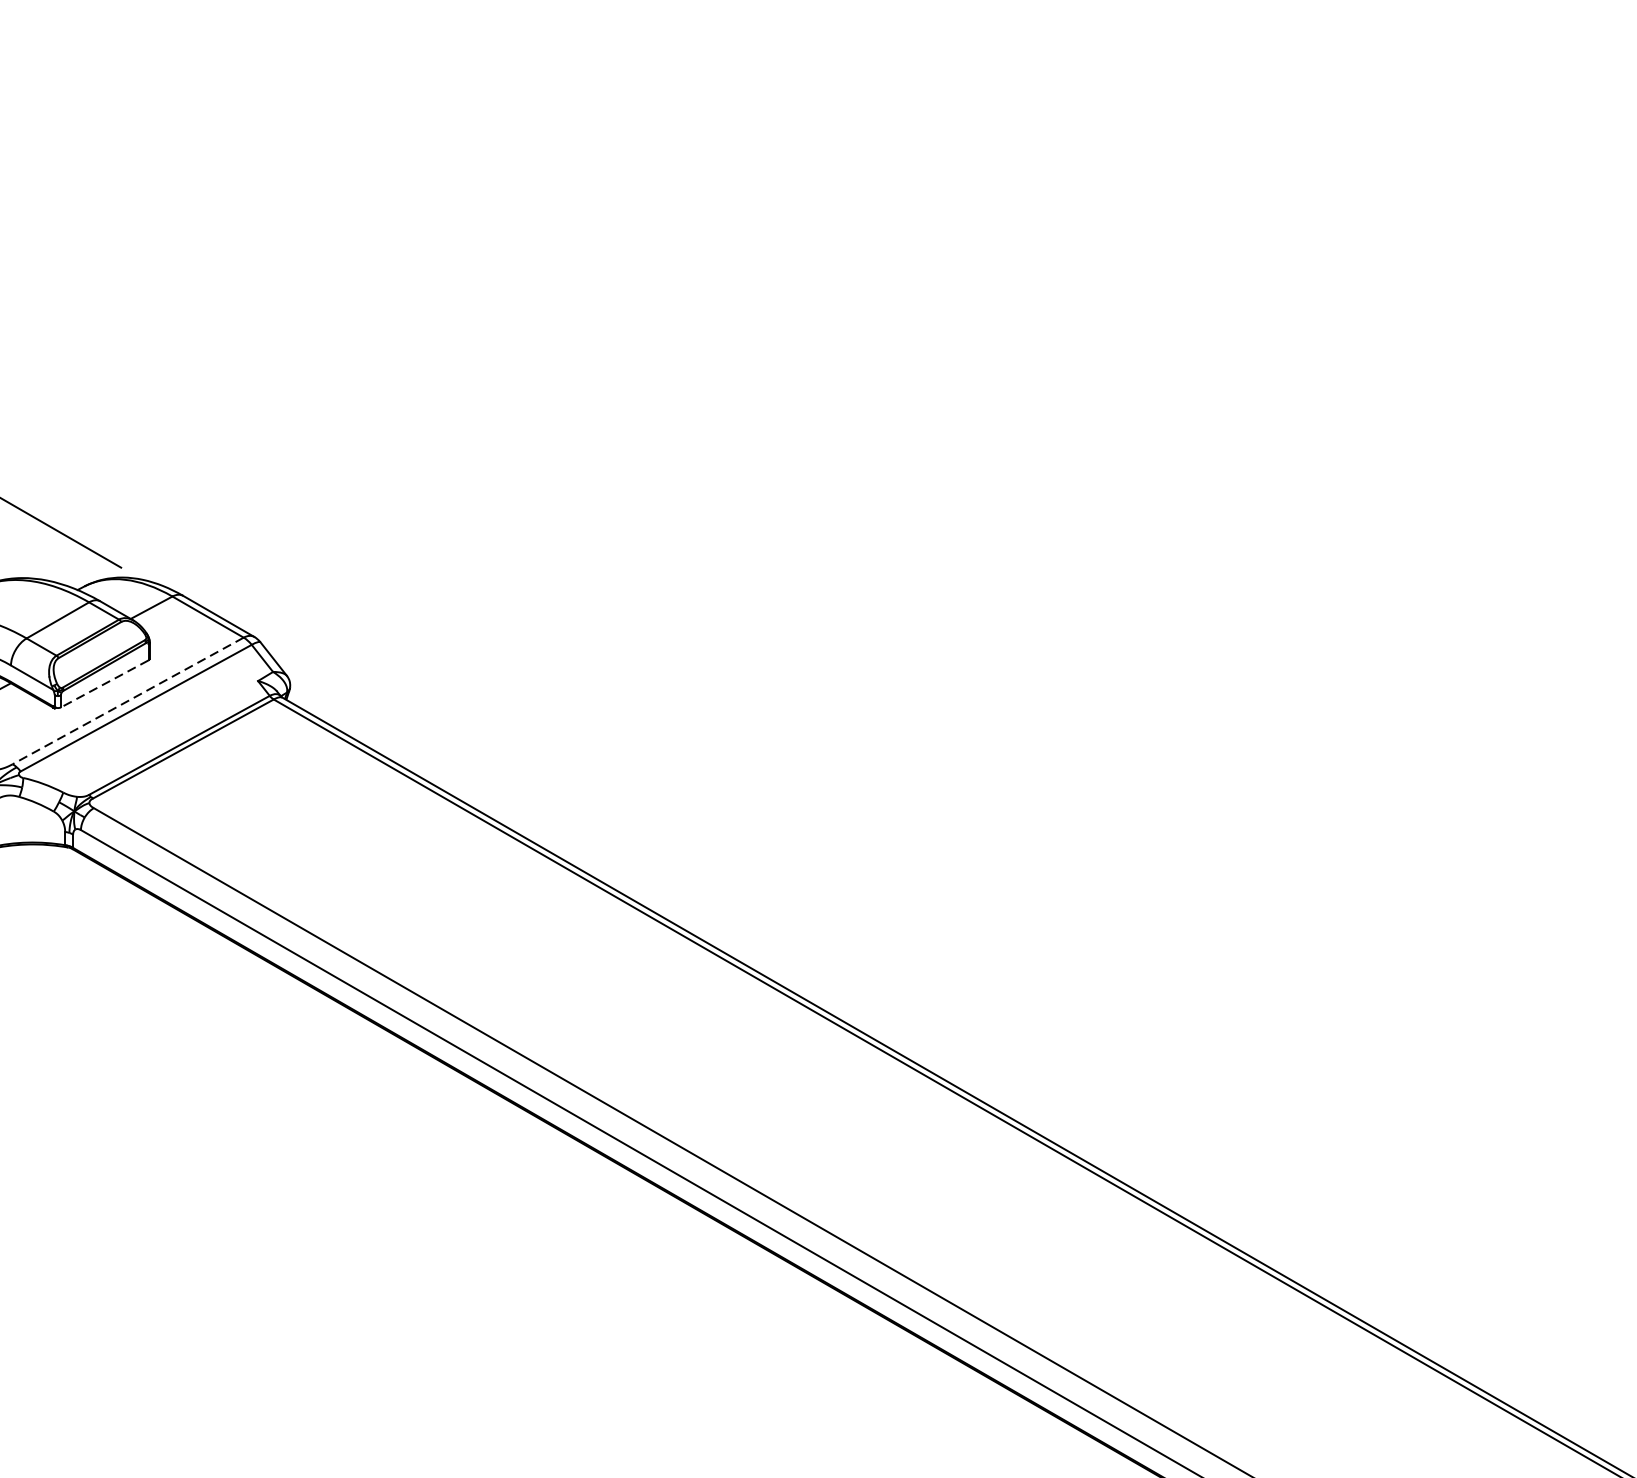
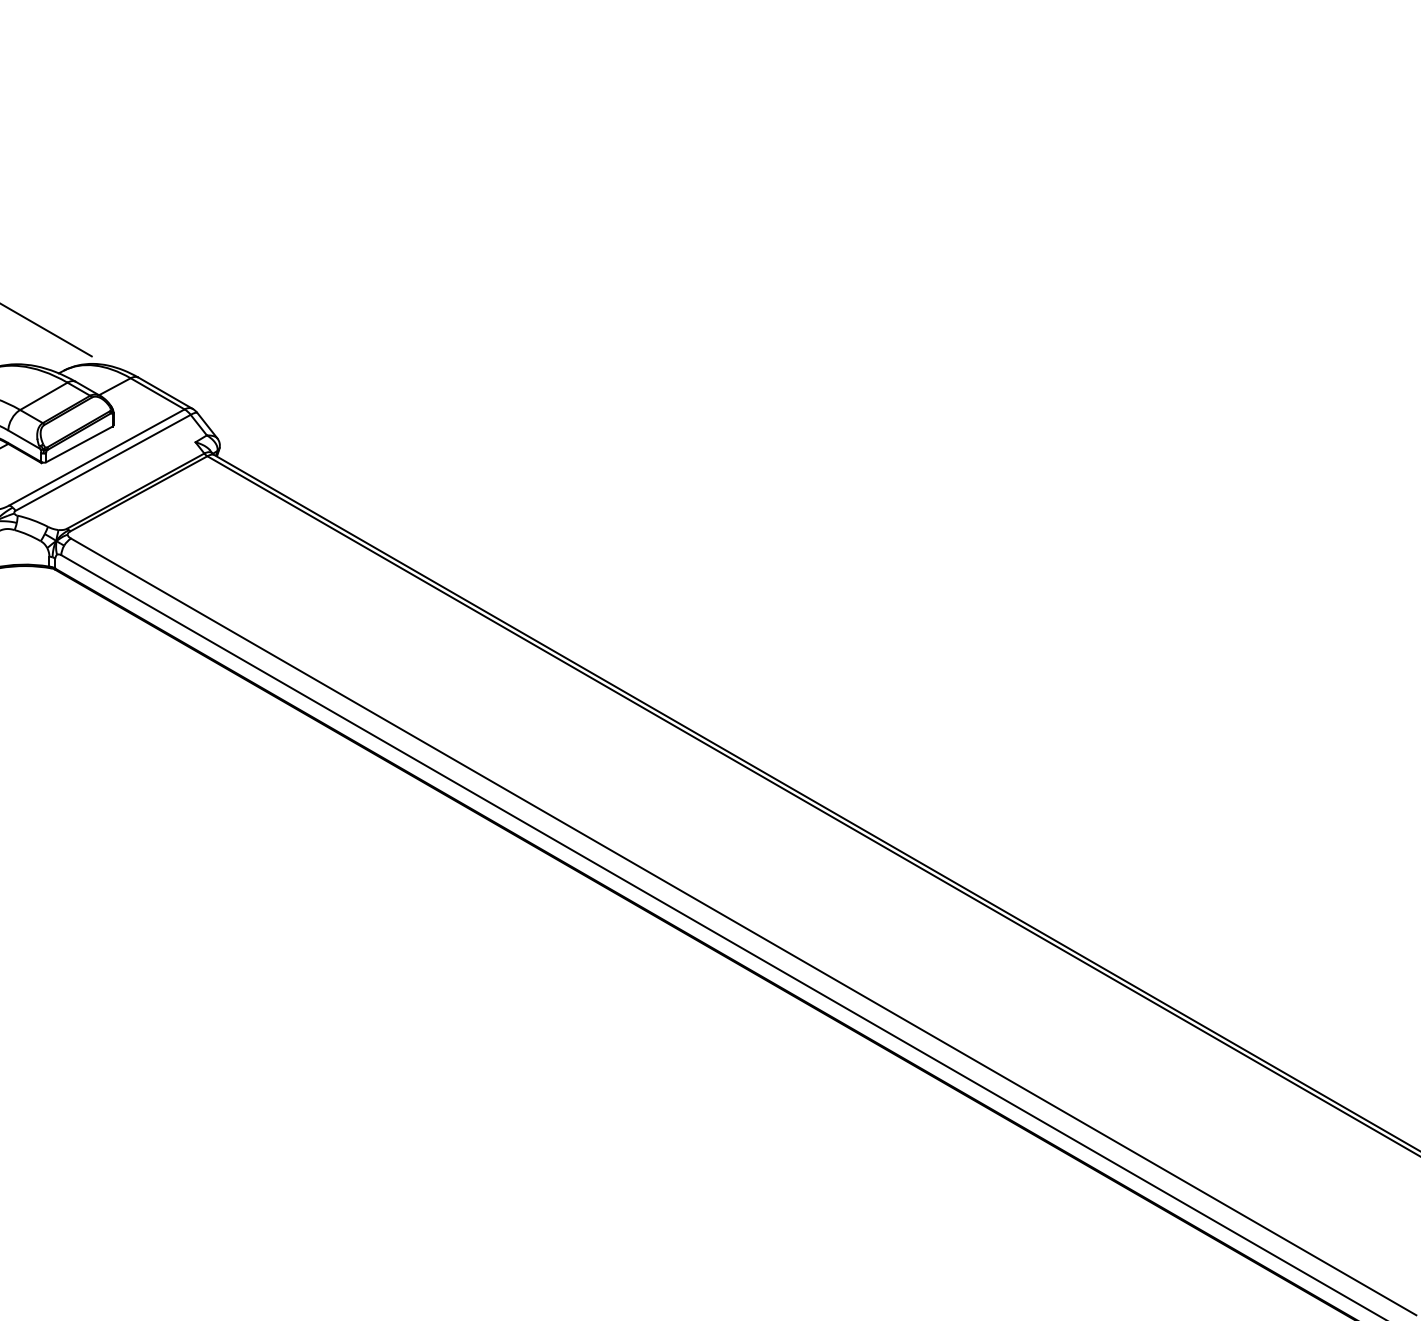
line: (104, 683) -> (79, 444), dashed -> solid
line: (128, 701) -> (97, 457), dashed -> solid

